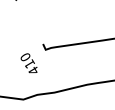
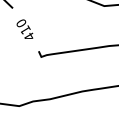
text: (28, 62) -> (24, 28), moved

